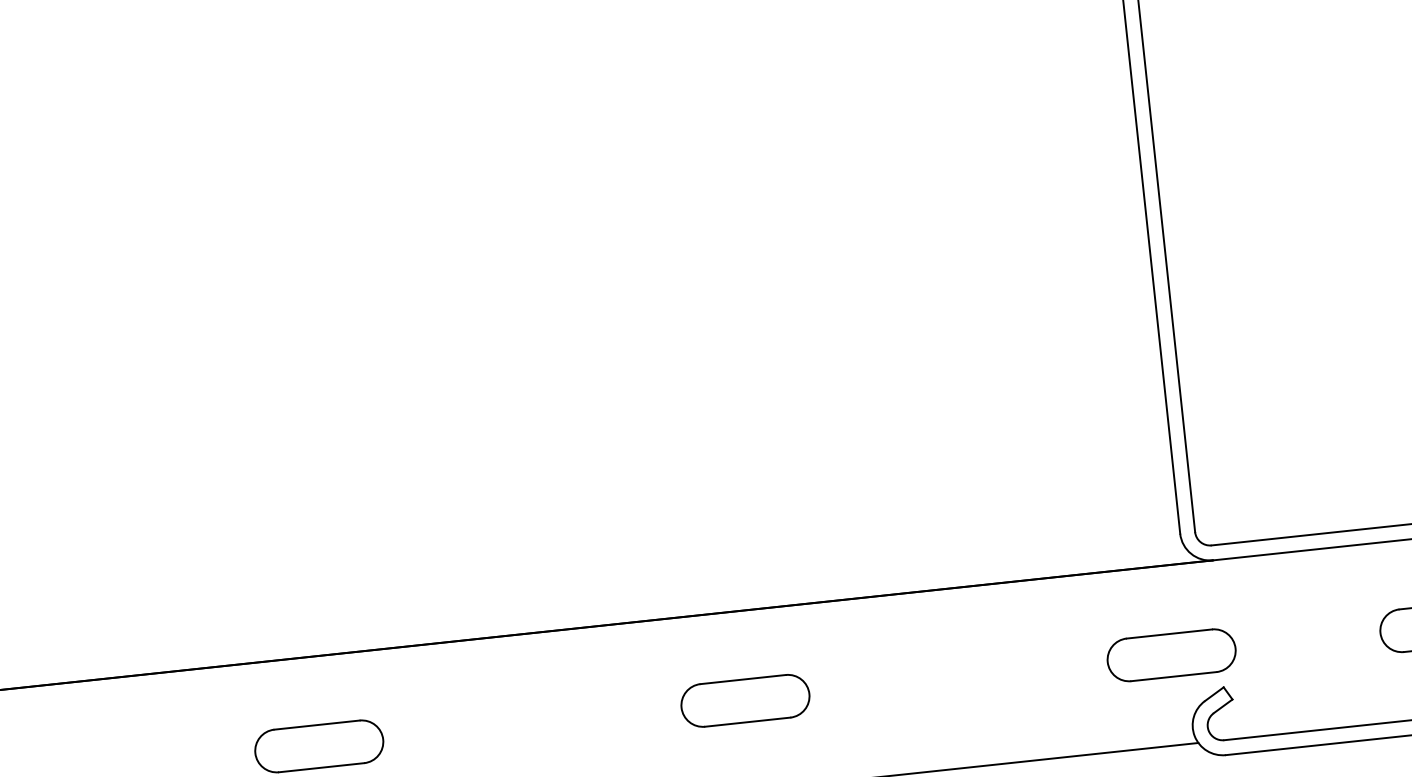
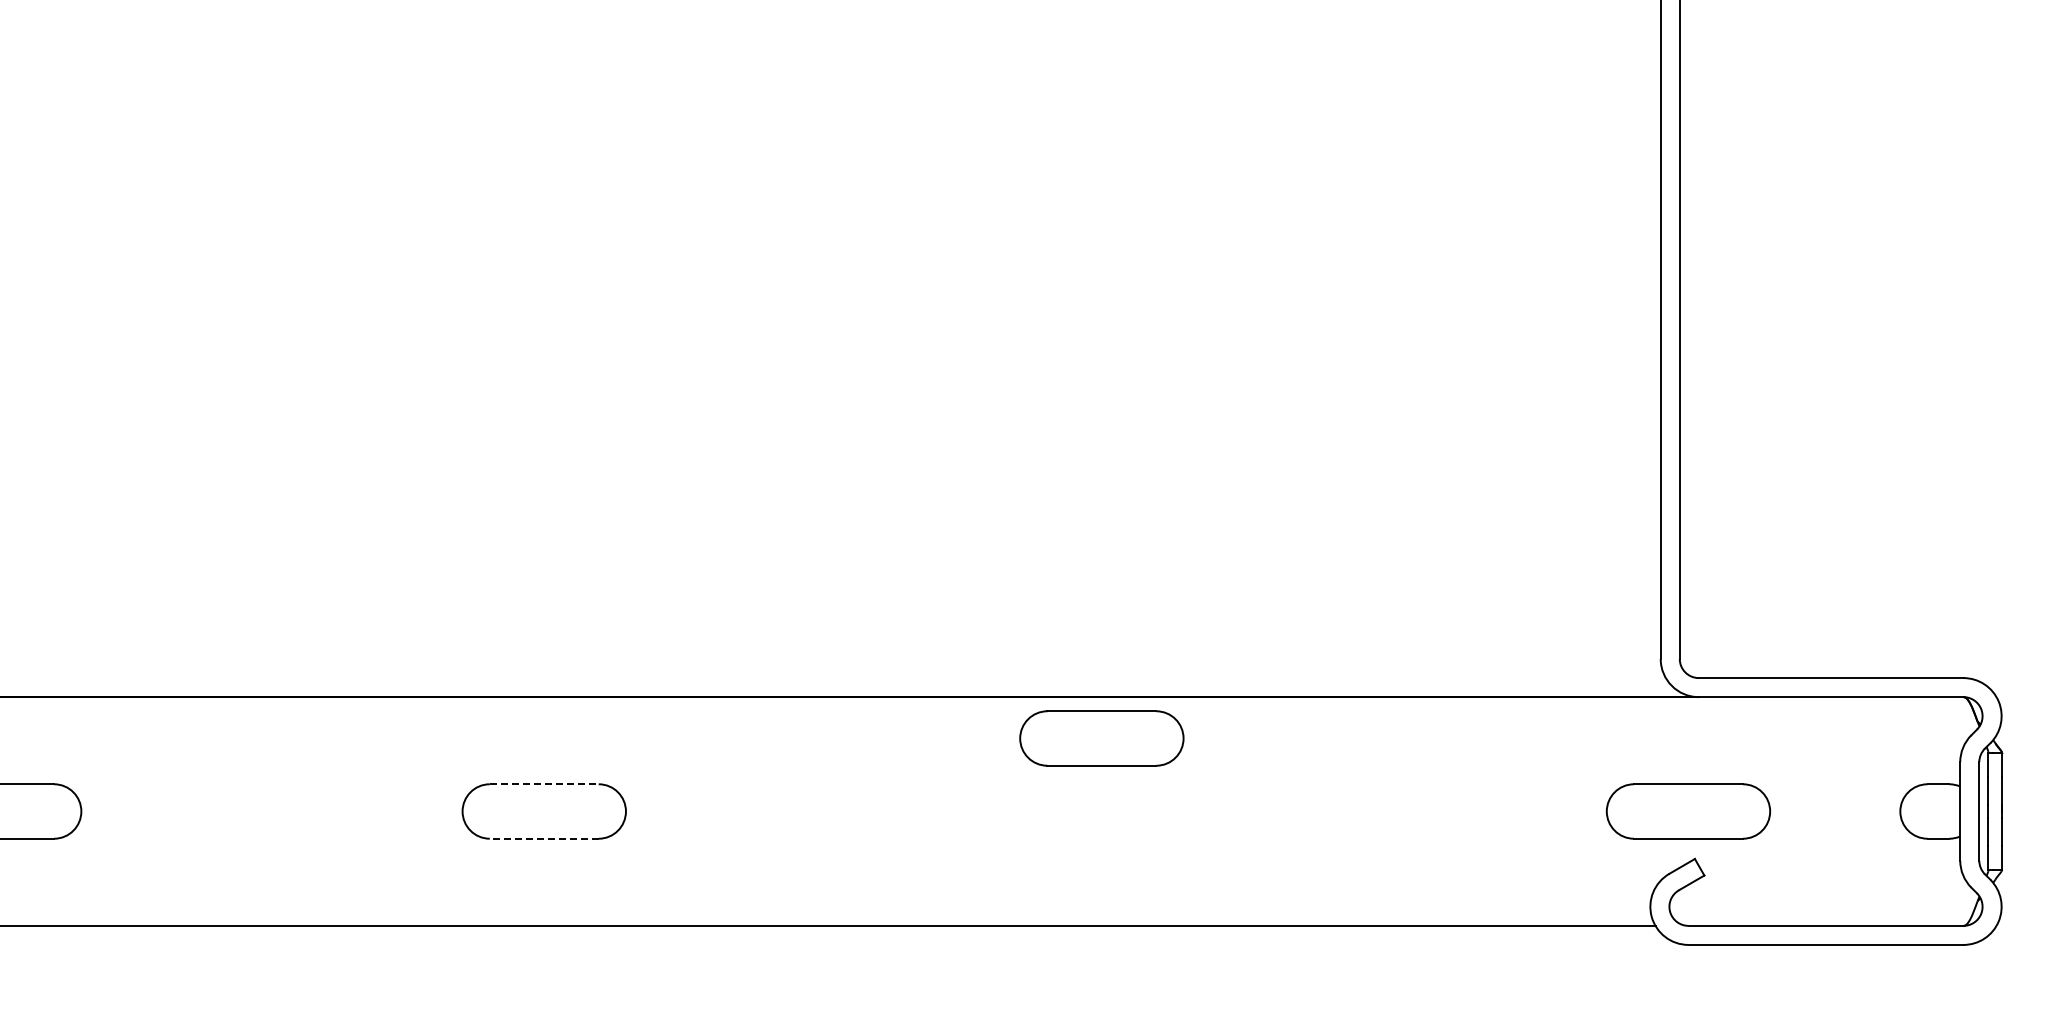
part: (1171, 655) -> (1688, 811), moved
part: (745, 700) -> (1101, 738), moved
line: (317, 725) -> (544, 784), solid -> dashed
line: (320, 767) -> (543, 838), solid -> dashed

